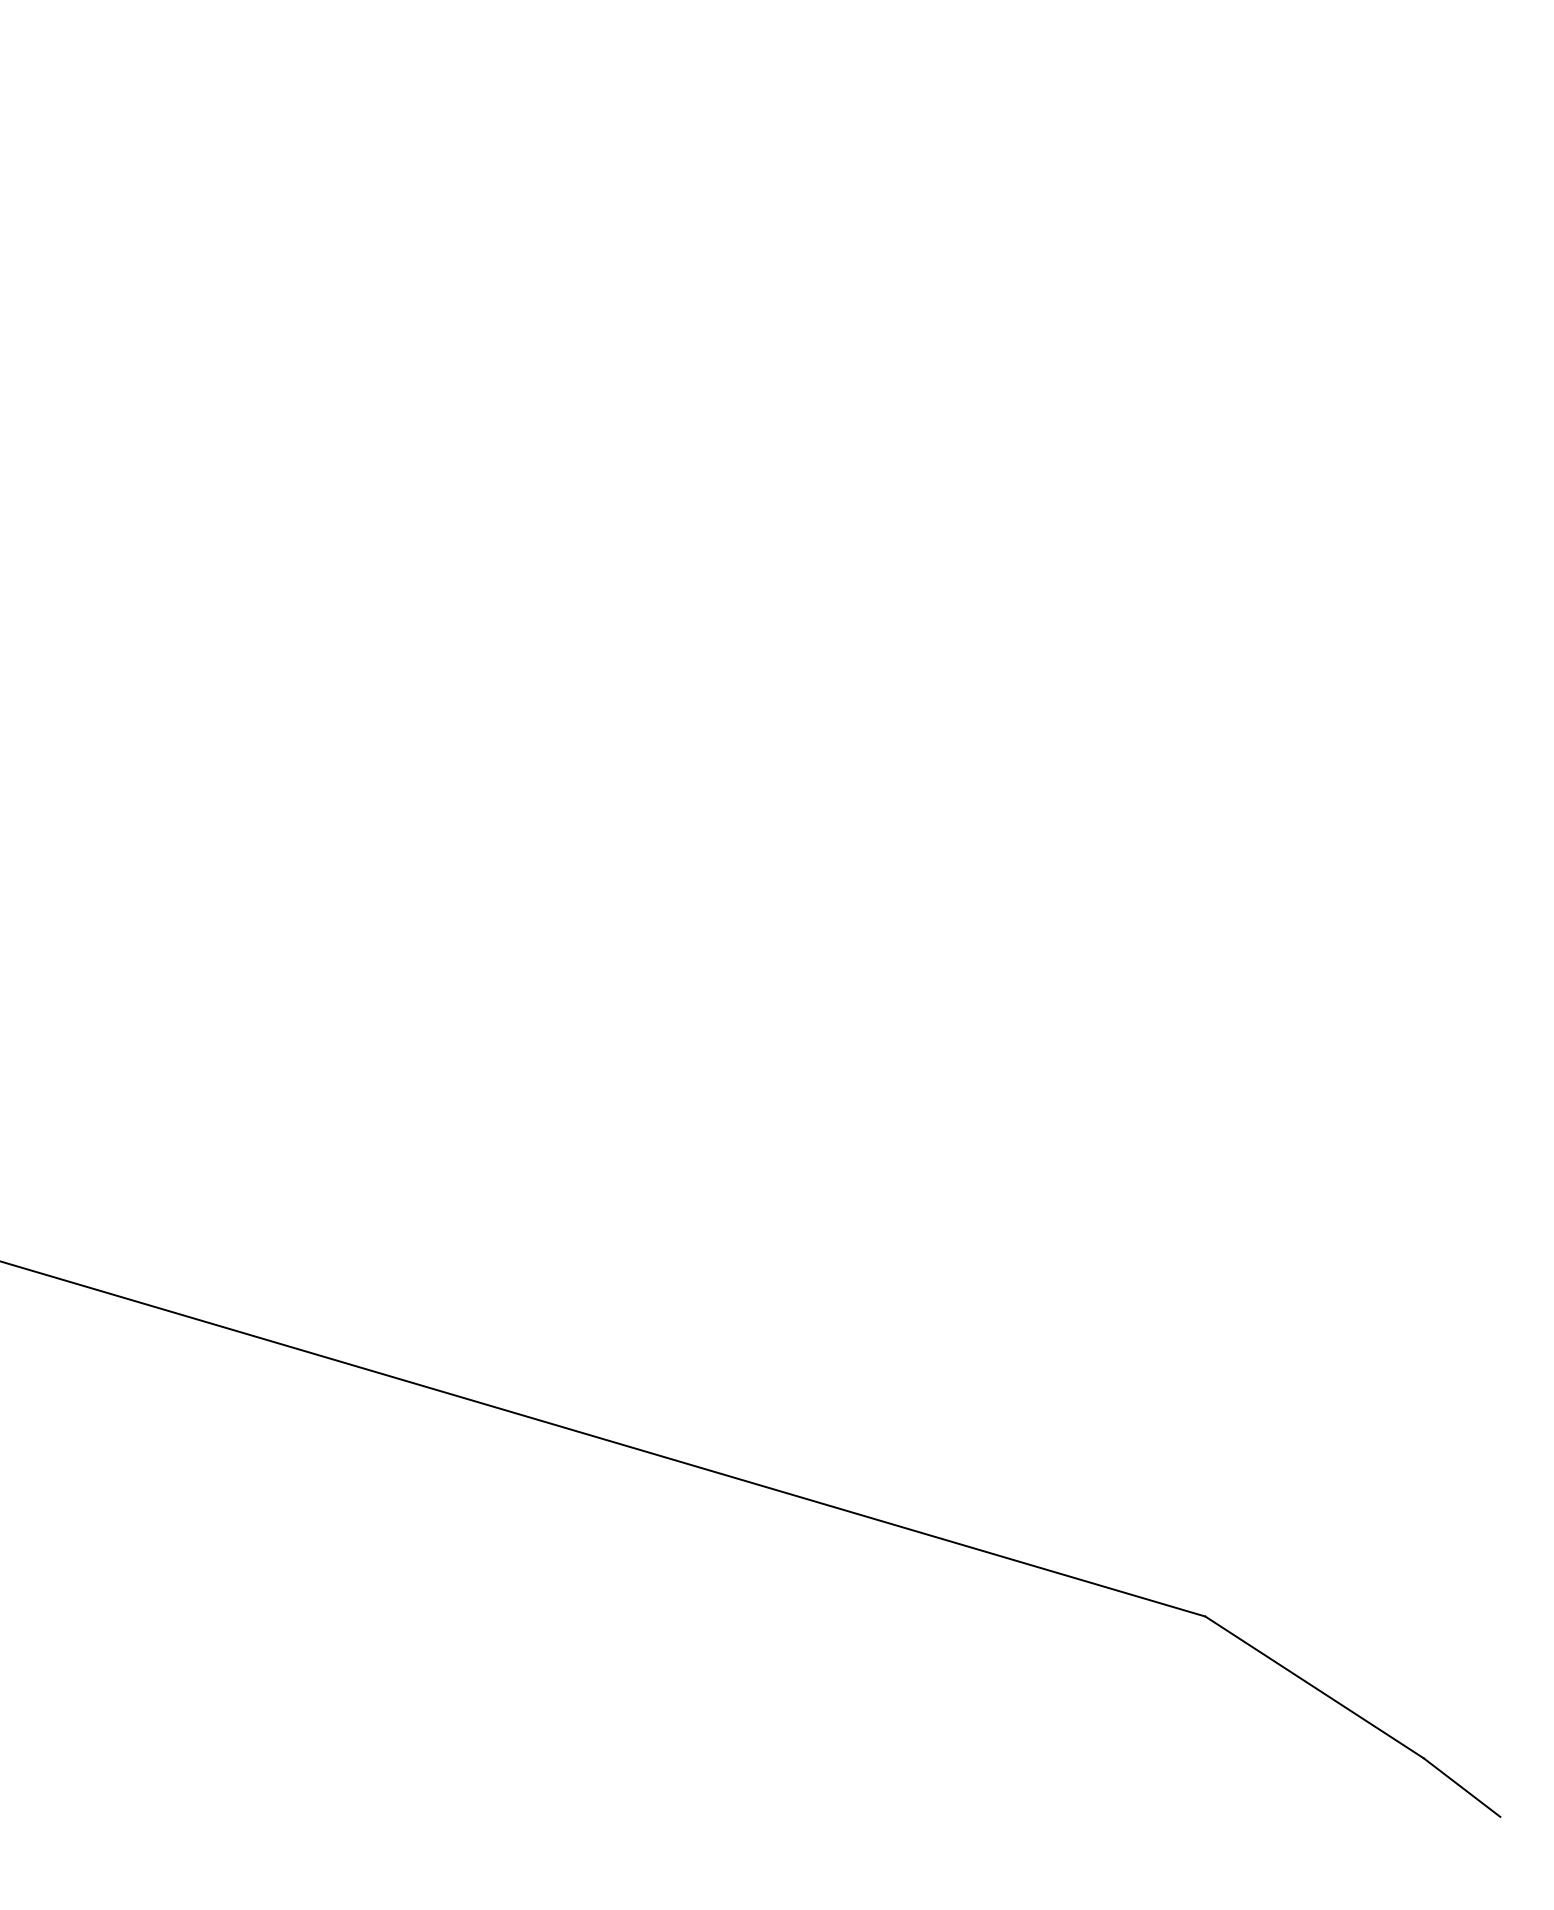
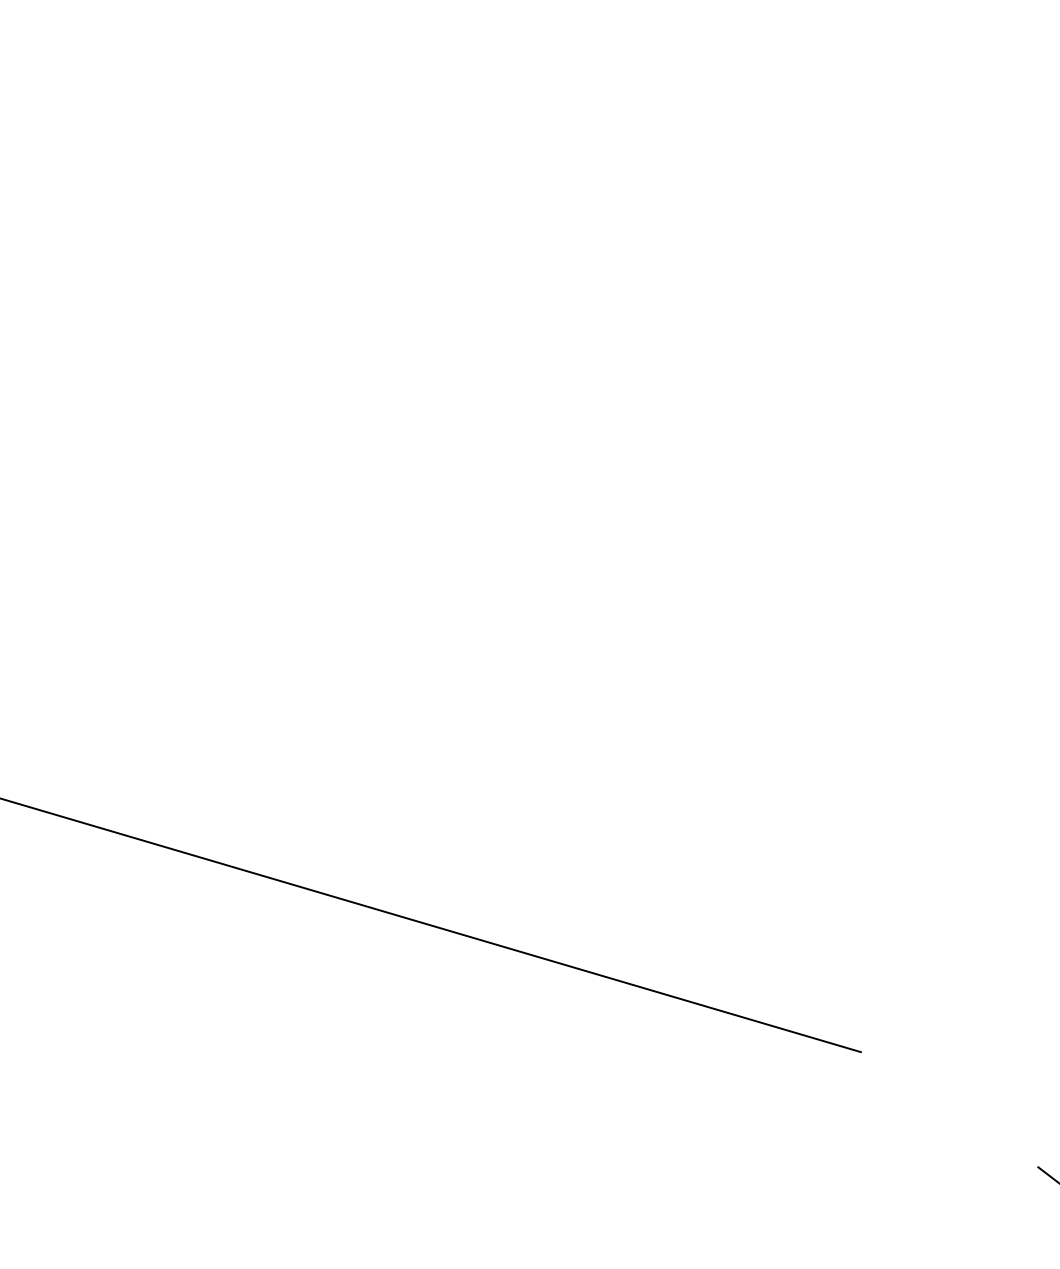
line: (1314, 1687) -> (949, 1109), removed

